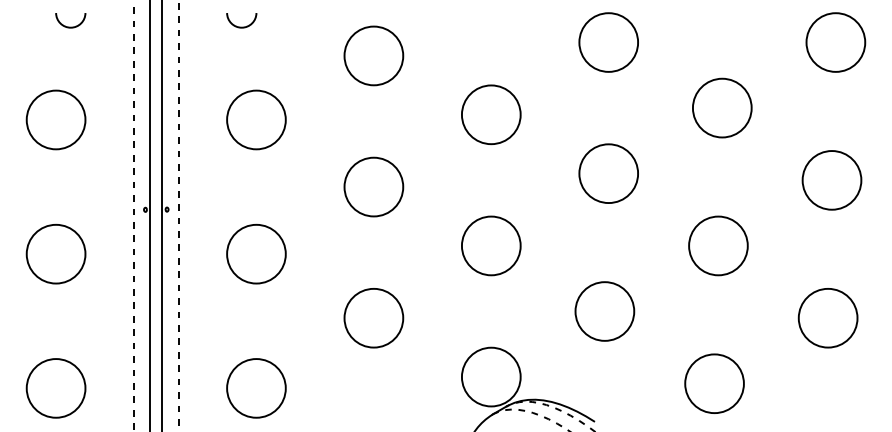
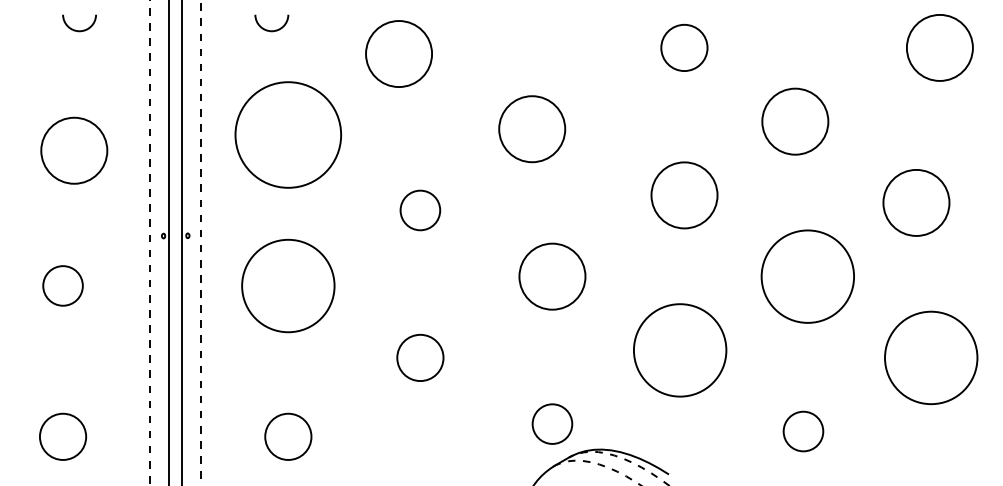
circle: (608, 42) -> (684, 47), size x0.7
circle: (373, 55) -> (398, 53), moved
circle: (722, 107) -> (795, 120), moved
circle: (491, 114) -> (532, 128), moved
circle: (55, 119) -> (73, 150), moved
circle: (256, 119) -> (288, 134), size x1.6
circle: (831, 180) -> (915, 203), moved
circle: (373, 186) -> (419, 209), size x0.6
circle: (718, 245) -> (807, 276), size x1.4
circle: (55, 253) -> (62, 285), size x0.6
circle: (256, 253) -> (288, 285), size x1.4
circle: (604, 311) -> (679, 350), size x1.4
circle: (373, 317) -> (419, 357), size x0.7
circle: (827, 317) -> (930, 357), size x1.4
circle: (490, 376) -> (551, 423), size x0.6
circle: (714, 383) -> (803, 431), size x0.6
circle: (55, 388) -> (62, 436), size x0.7
circle: (256, 388) -> (288, 436), size x0.7

